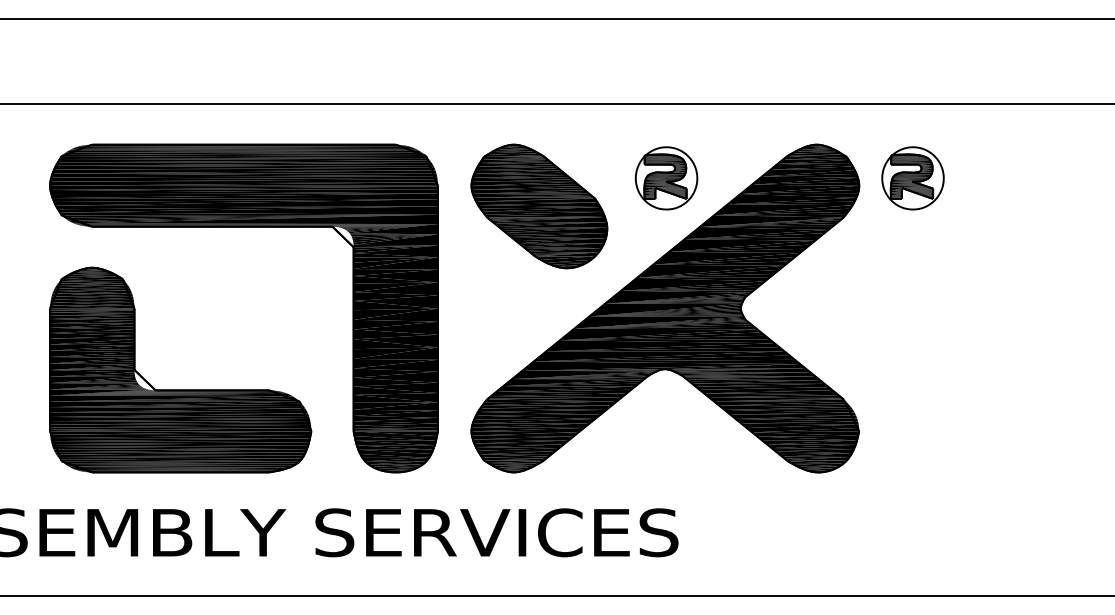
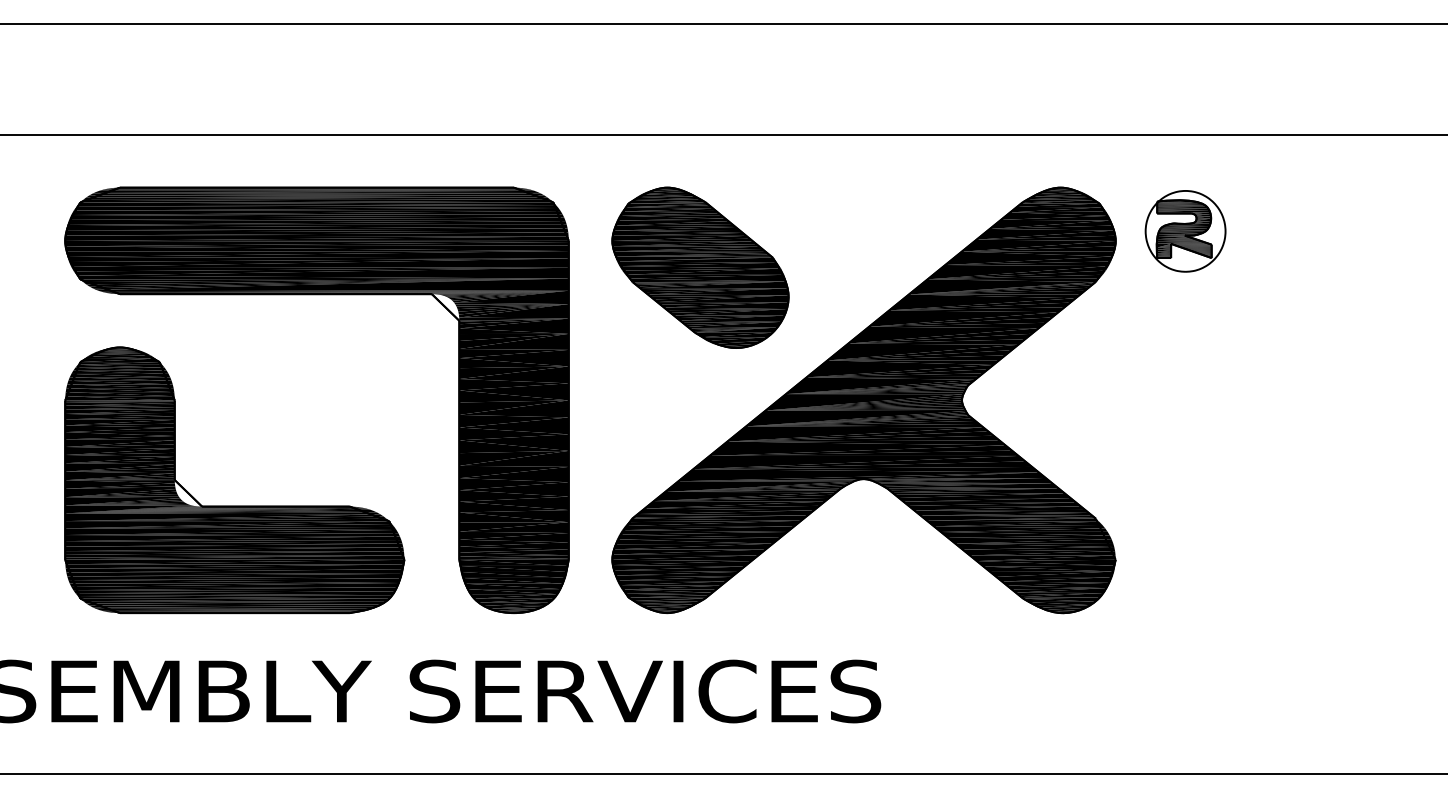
part: (666, 178) -> (865, 231), removed

